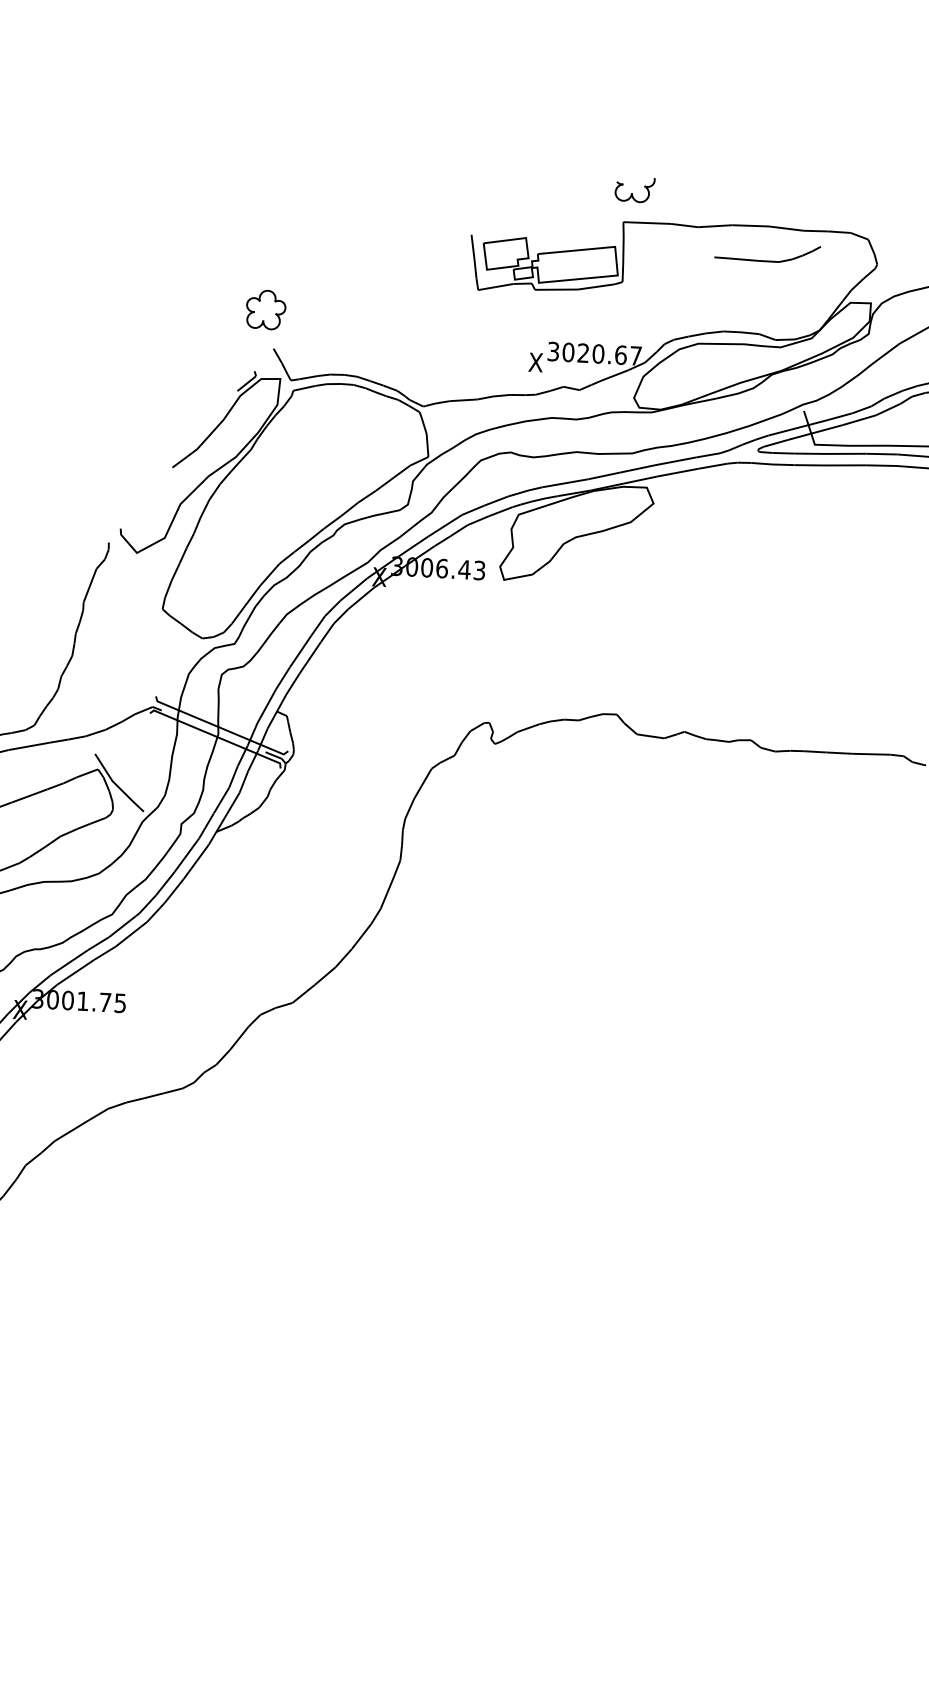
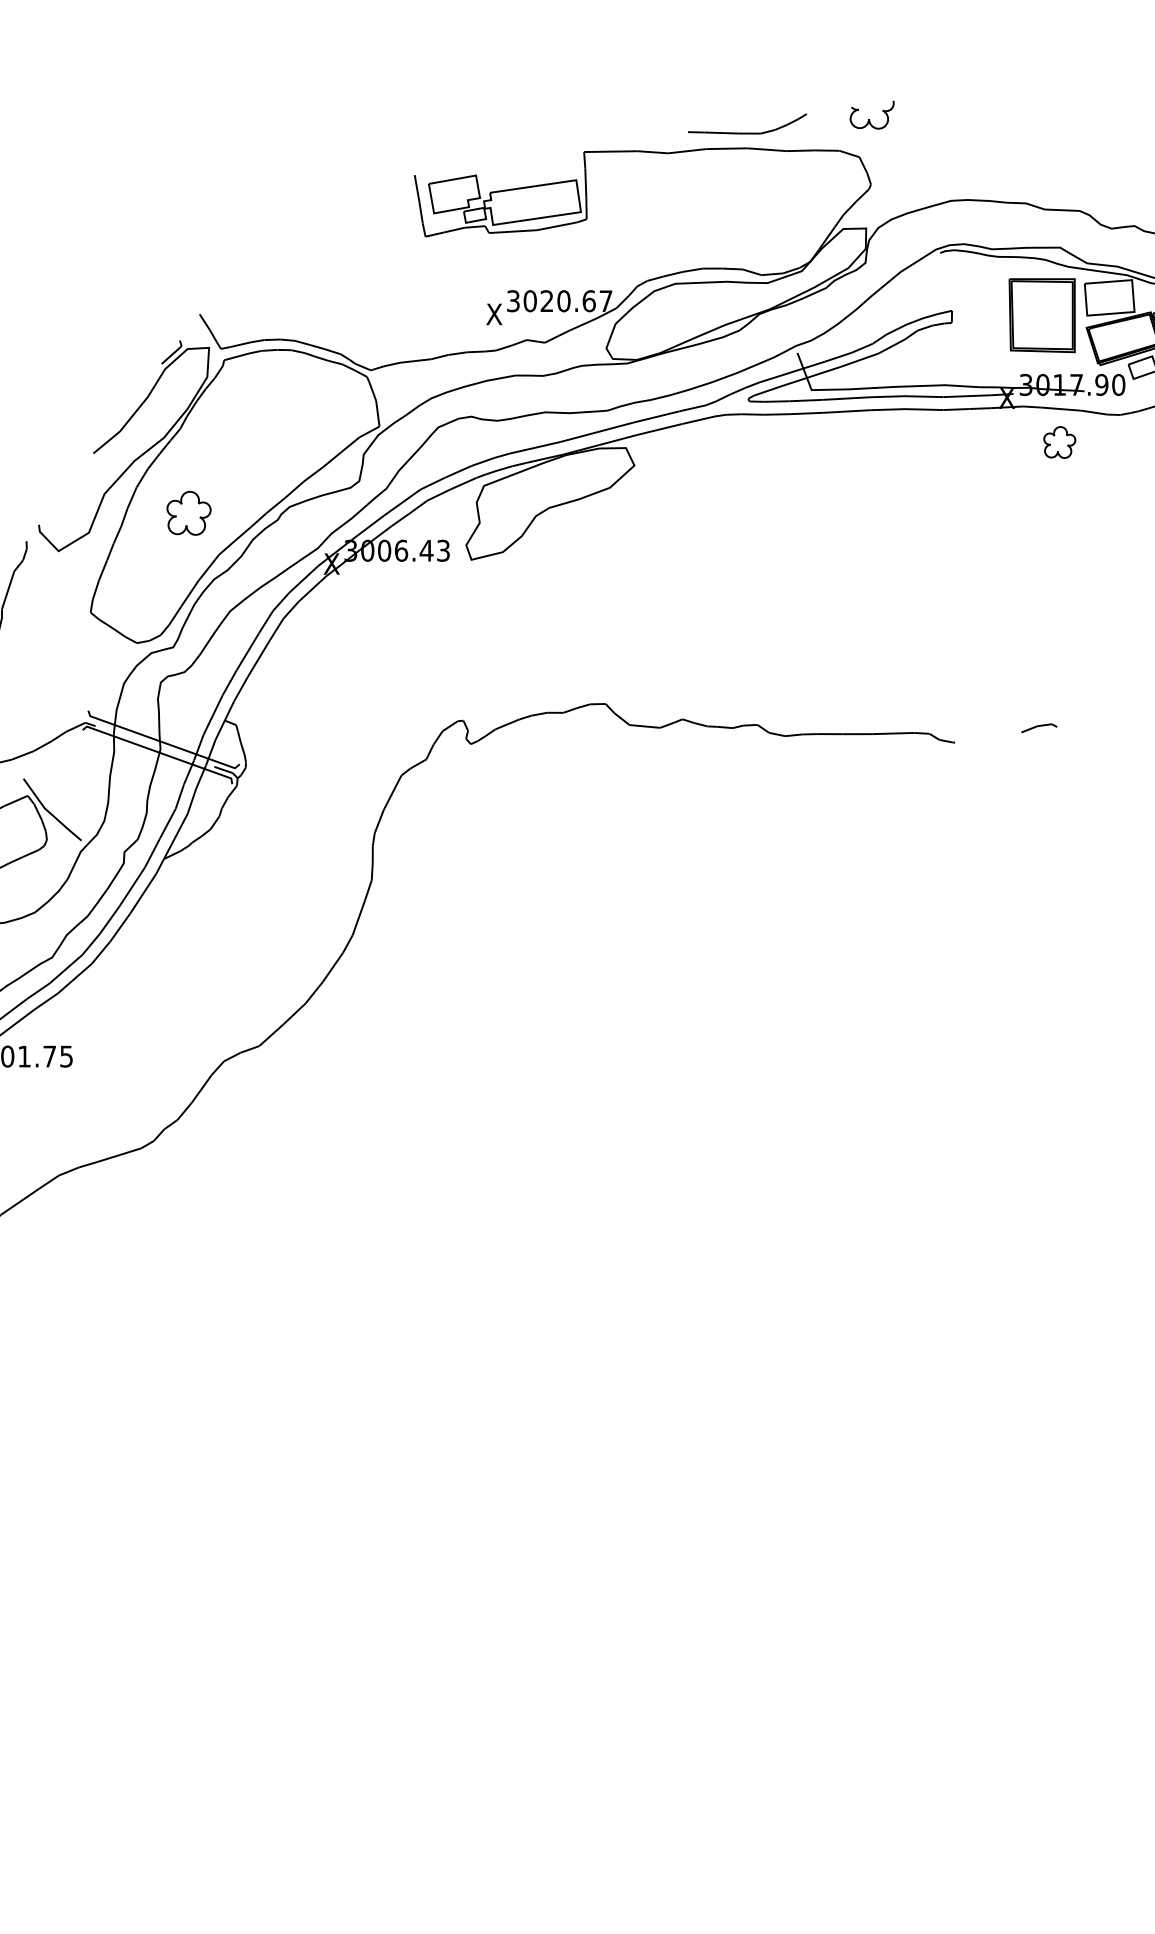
part: (634, 189) -> (871, 114), moved
curve: (767, 260) -> (747, 132), moved
part: (265, 309) -> (188, 512), moved

